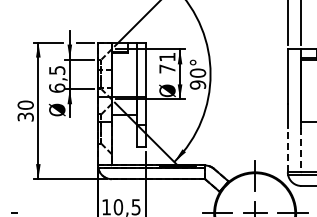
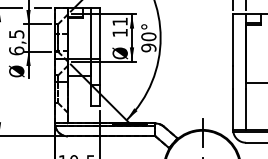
text: (167, 68) -> (120, 32), 71 -> 11
line: (287, 150) -> (232, 109), dashed -> solid
line: (301, 150) -> (245, 109), dashed -> solid

